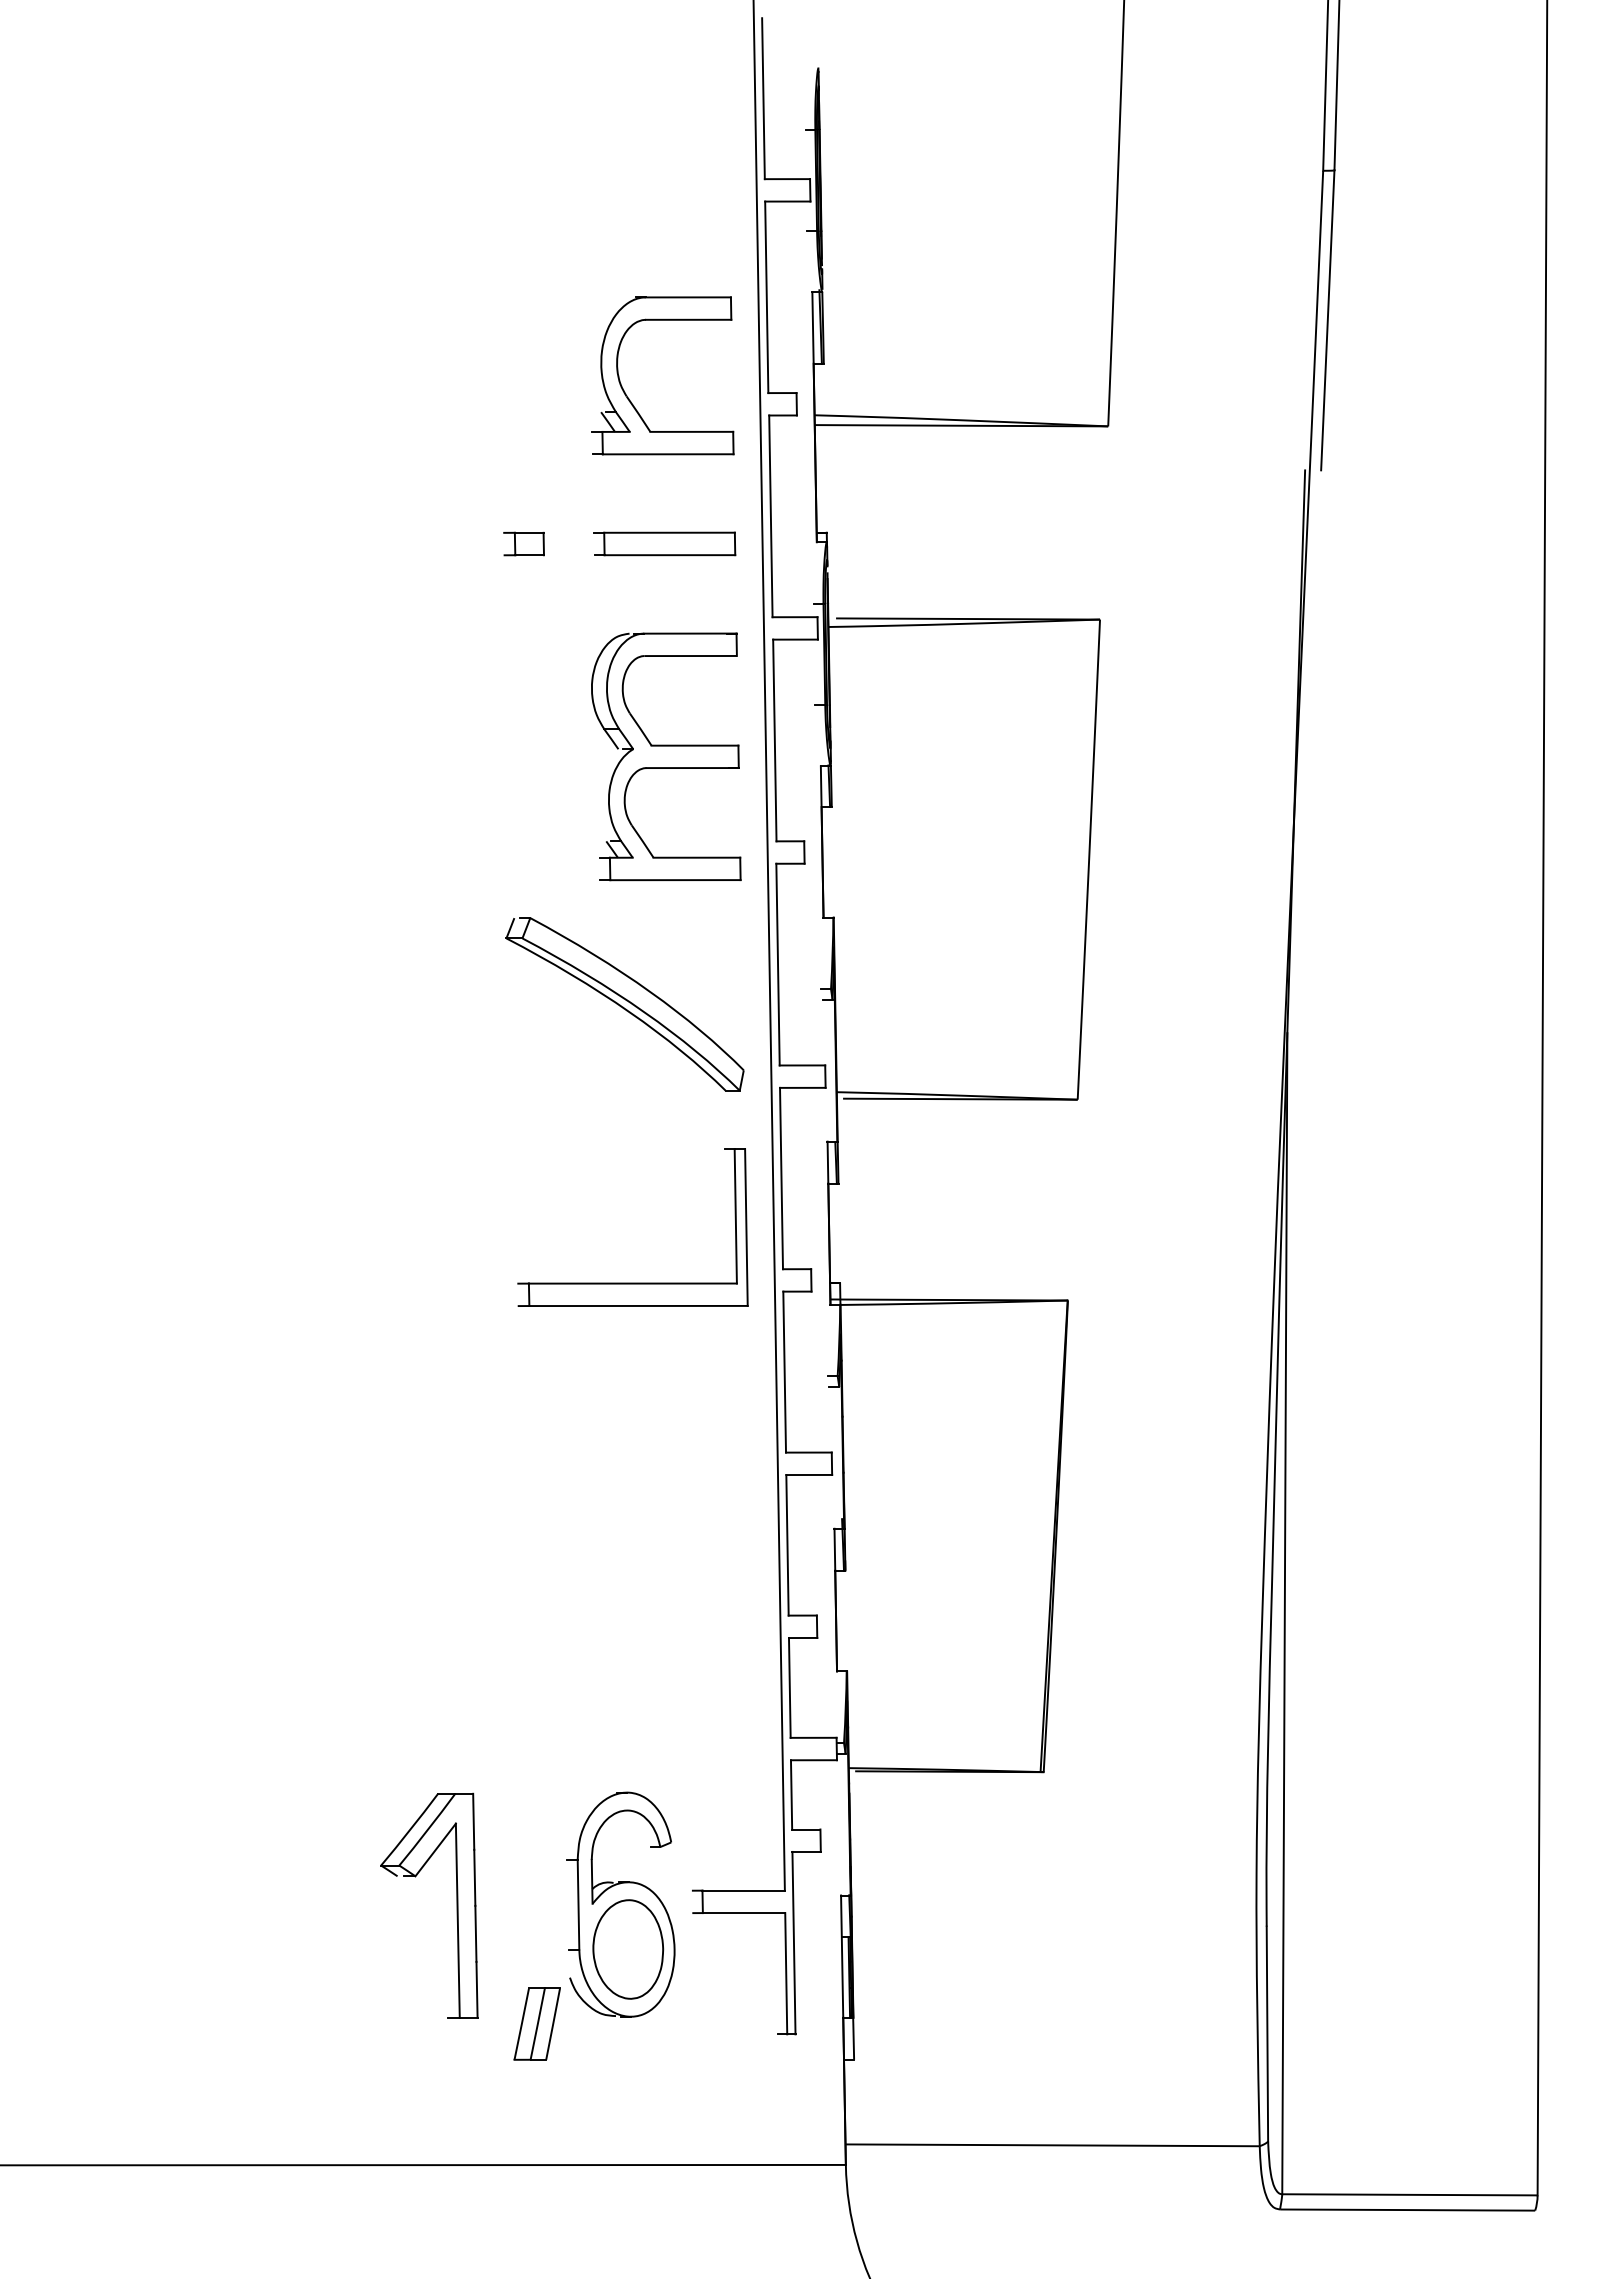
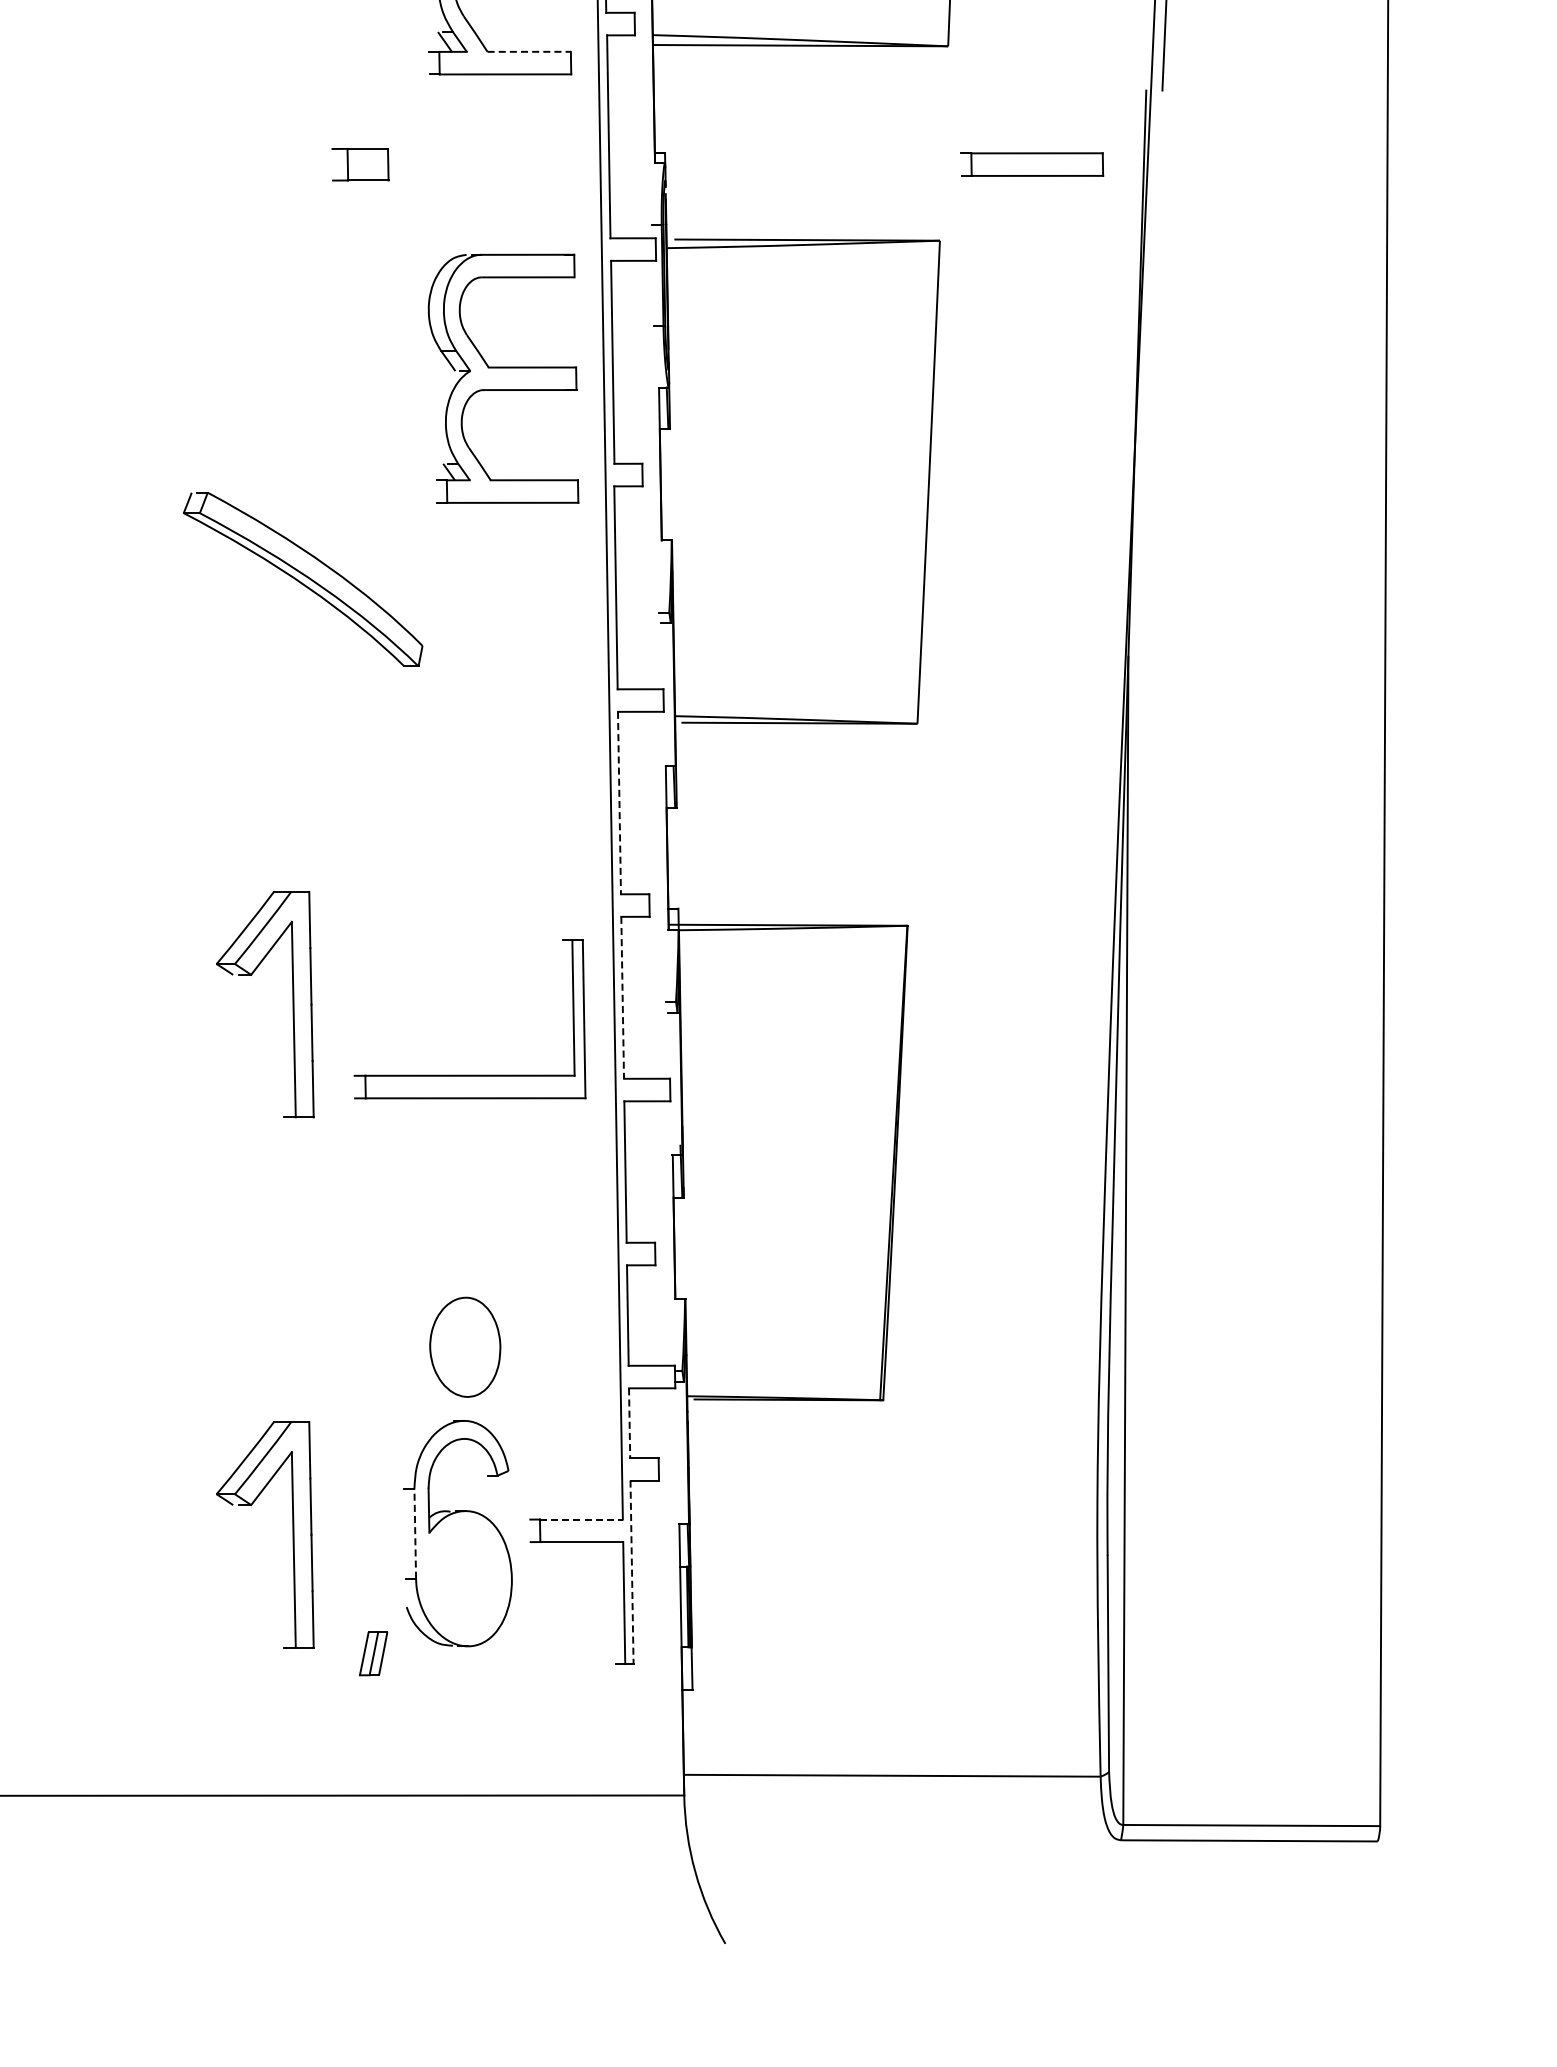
line: (692, 431) -> (529, 51), solid -> dashed
part: (523, 543) -> (359, 164), size x1.4
part: (664, 543) -> (1031, 164), moved
part: (624, 1004) -> (302, 579), moved
line: (781, 1178) -> (619, 803), solid -> dashed
part: (632, 1282) -> (469, 1074), moved
line: (784, 1372) -> (622, 998), solid -> dashed
part: (456, 1378) -> (292, 1004), added
line: (791, 1794) -> (629, 1422), solid -> dashed
line: (744, 1890) -> (582, 1519), solid -> dashed
line: (578, 1904) -> (415, 1533), solid -> dashed
line: (793, 1943) -> (631, 1572), solid -> dashed
part: (628, 1949) -> (465, 1347), moved
part: (536, 2023) -> (372, 1653), size x0.6

